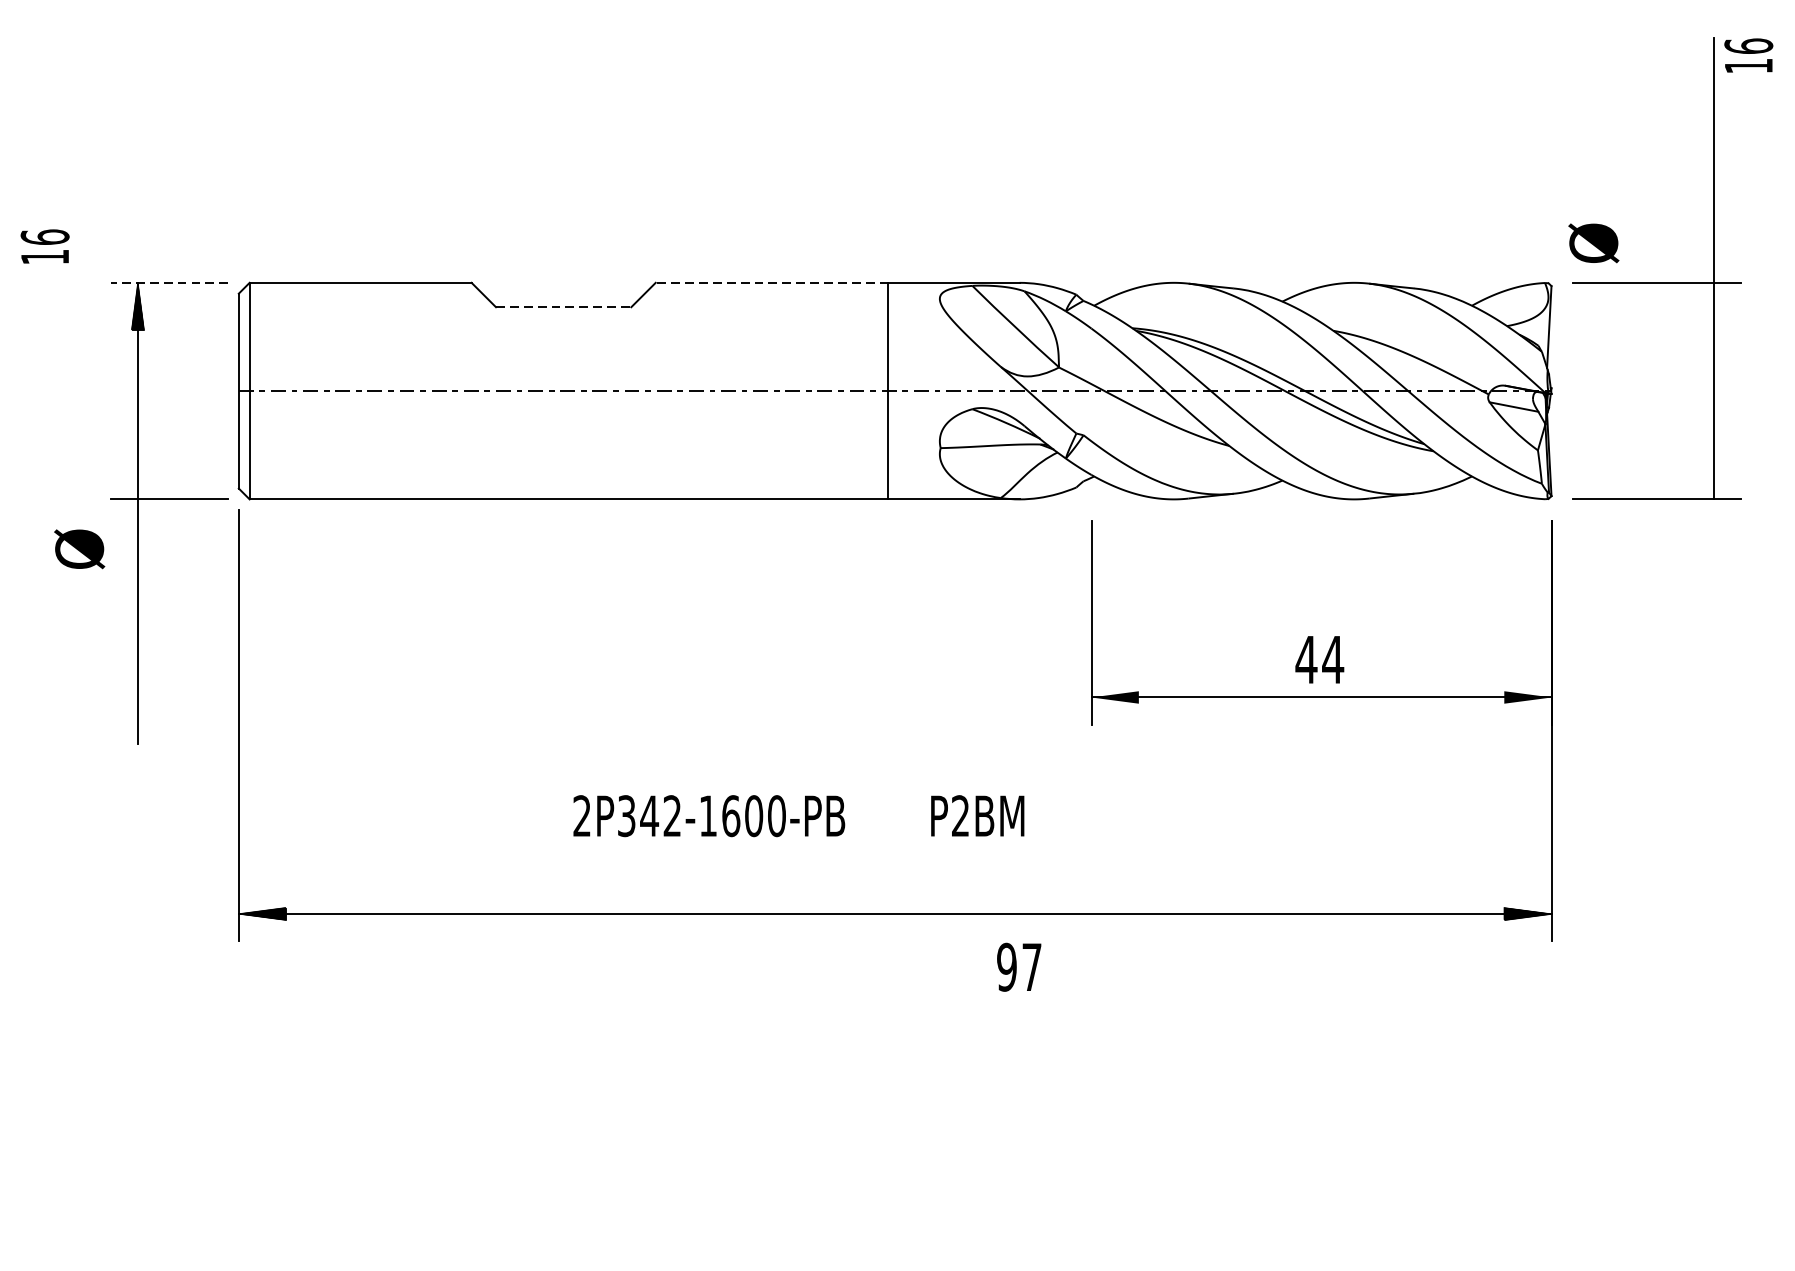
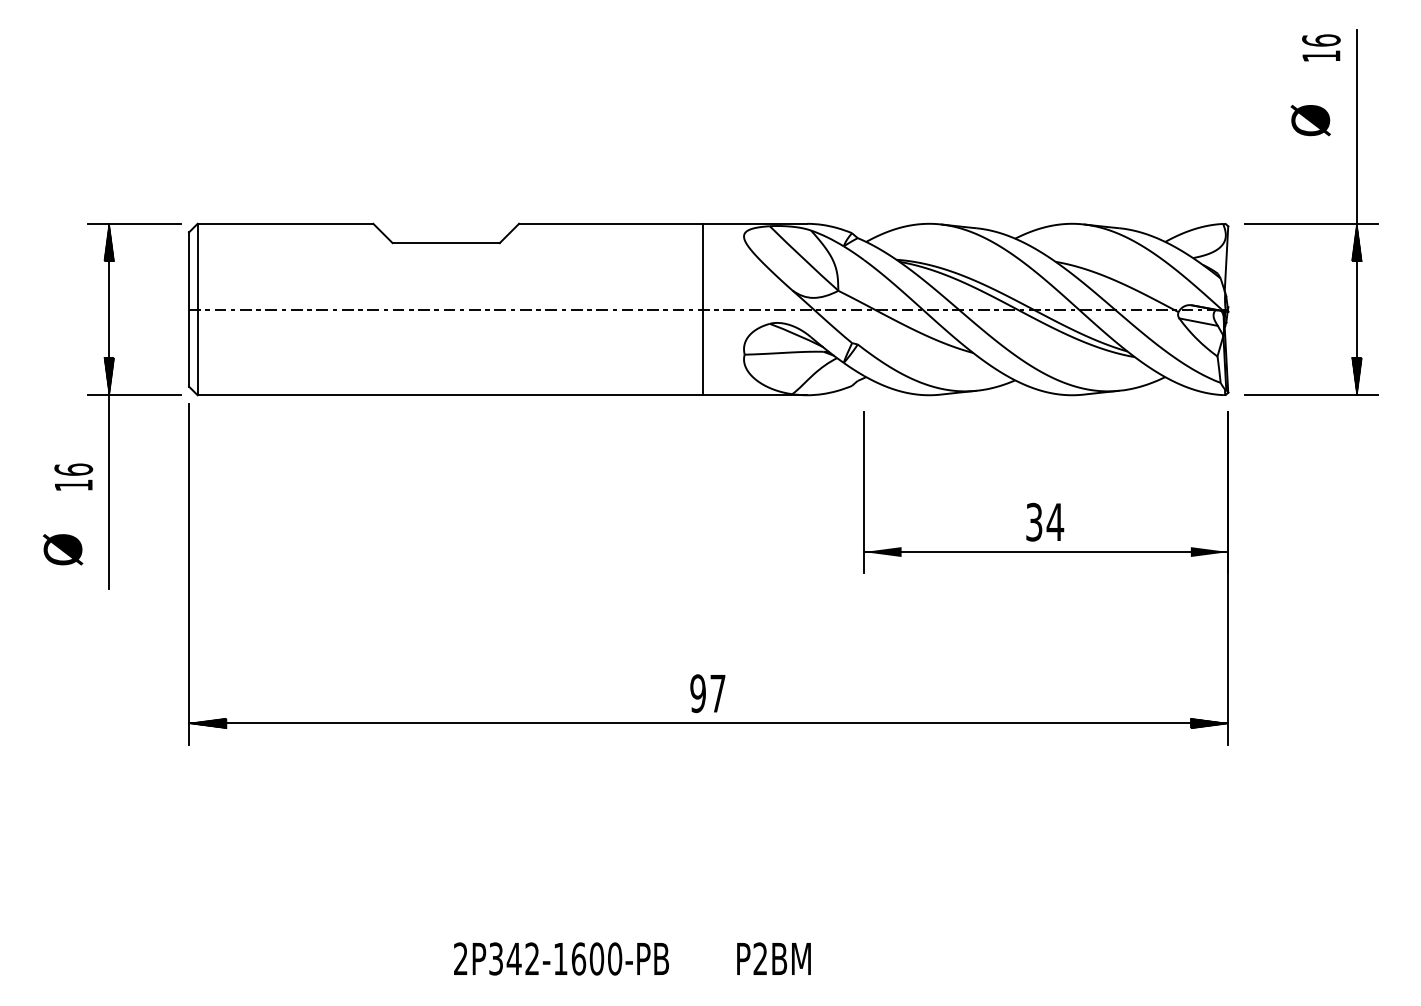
text: (1748, 55) -> (1321, 47), moved
text: (1593, 243) -> (1310, 120), moved
text: (44, 245) -> (73, 476), moved
line: (168, 282) -> (133, 223), dashed -> solid
line: (771, 282) -> (610, 223), dashed -> solid
hatch: (1713, 306) -> (1356, 242), added
line: (564, 307) -> (446, 243), dashed -> solid
hatch: (138, 475) -> (109, 376), added
hatch: (1713, 475) -> (1356, 376), added
text: (80, 548) -> (63, 549), moved
text: (1305, 658) -> (1033, 521), 44 -> 34
text: (798, 815) -> (632, 958), moved
text: (1018, 967) -> (707, 693), moved

